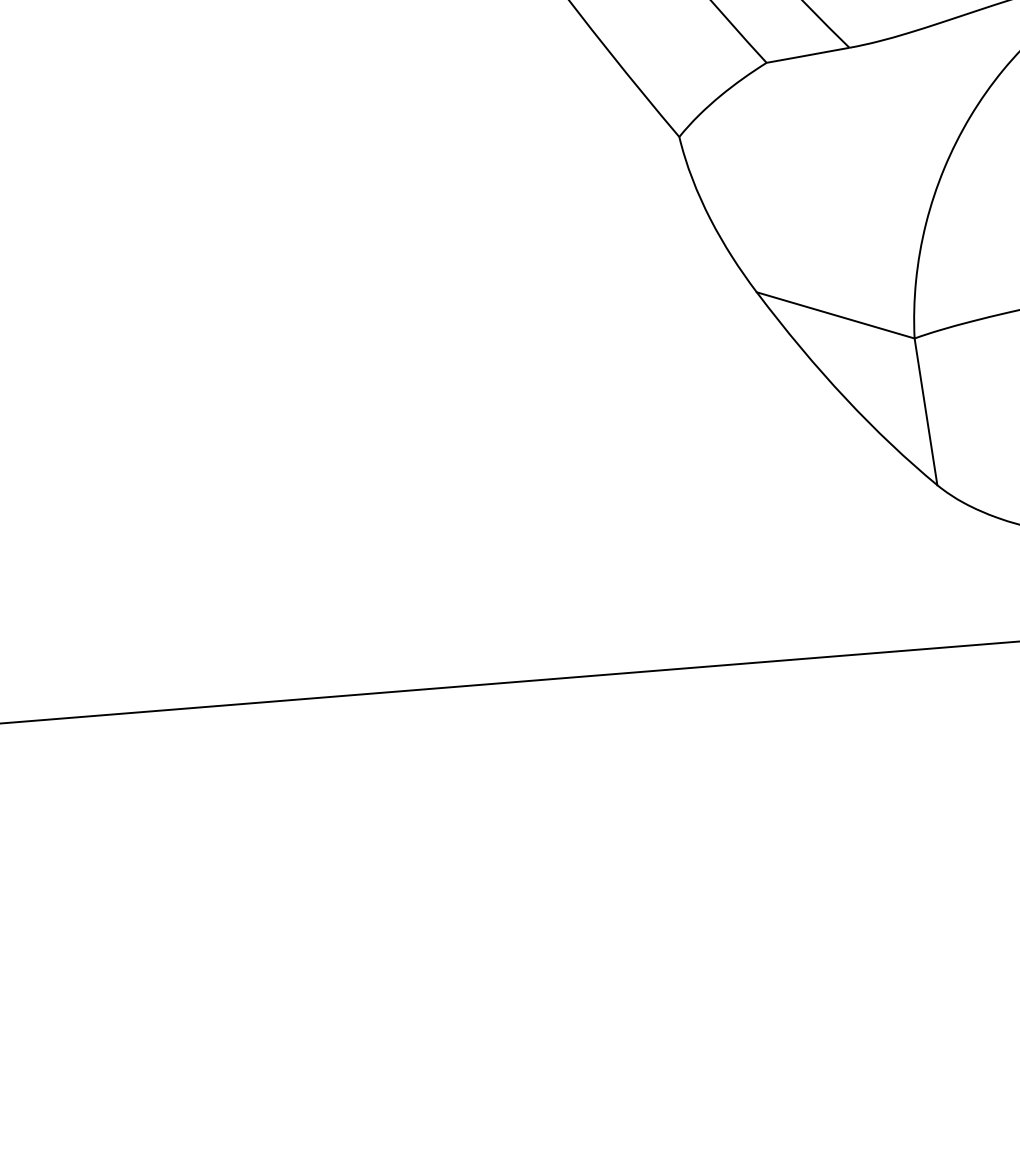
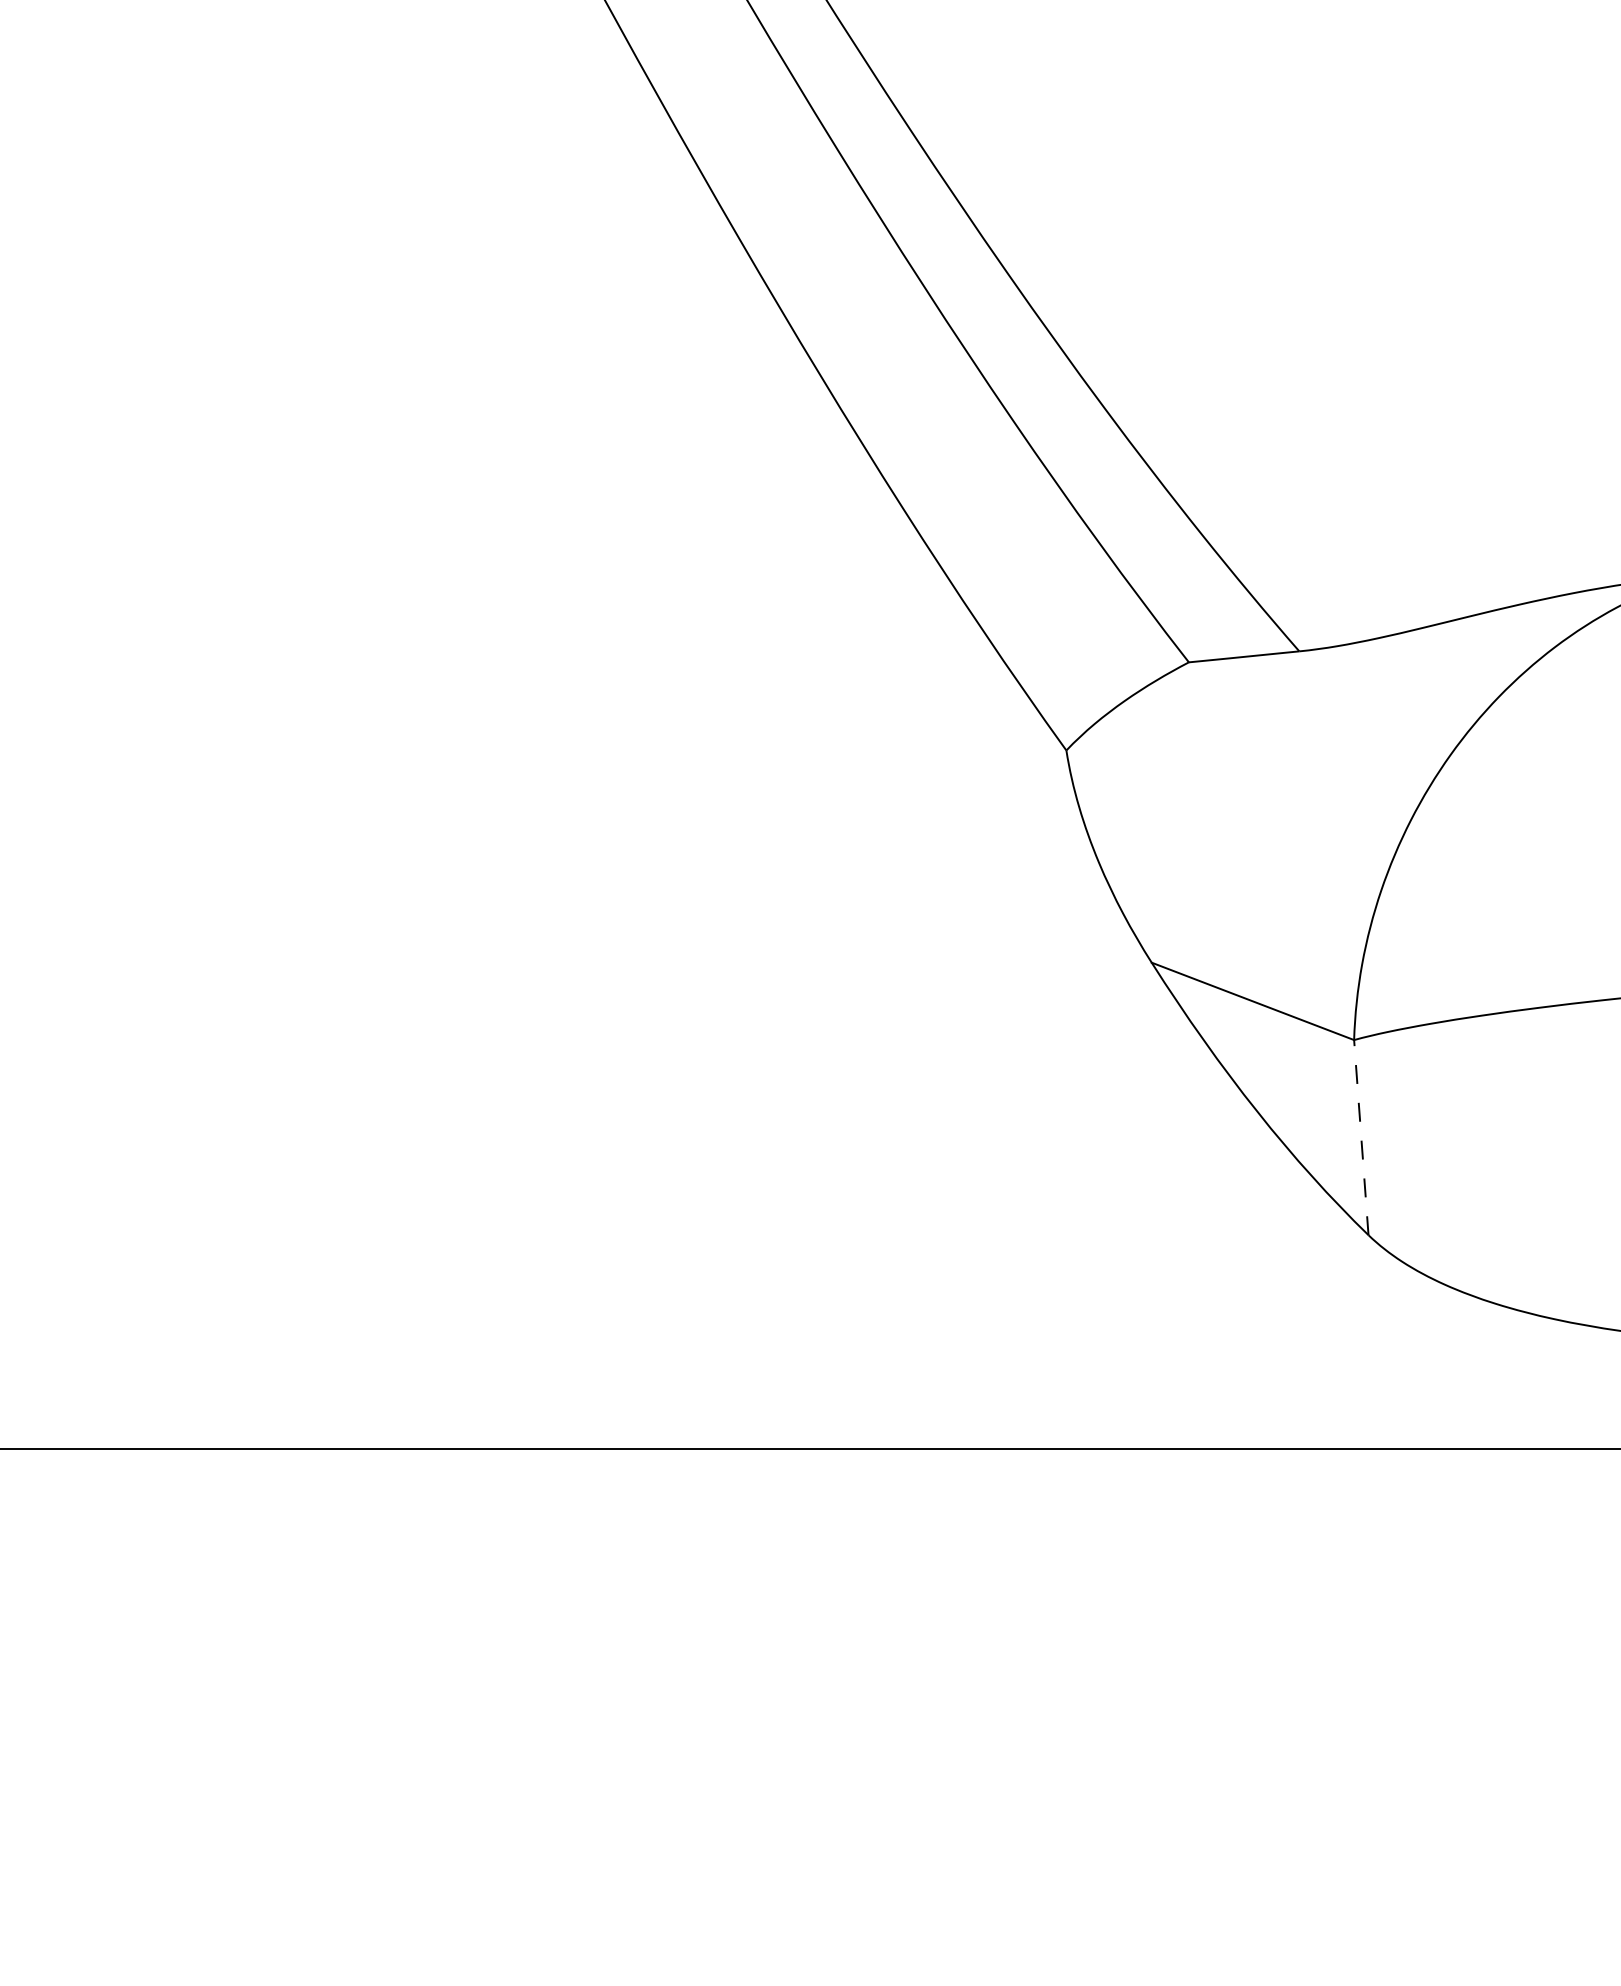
line: (926, 411) -> (1361, 1137), solid -> dashed

